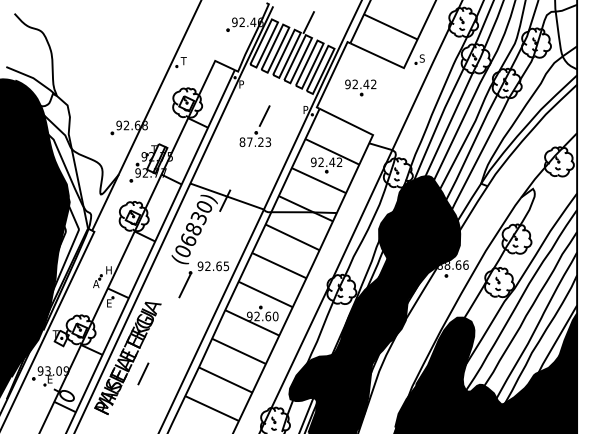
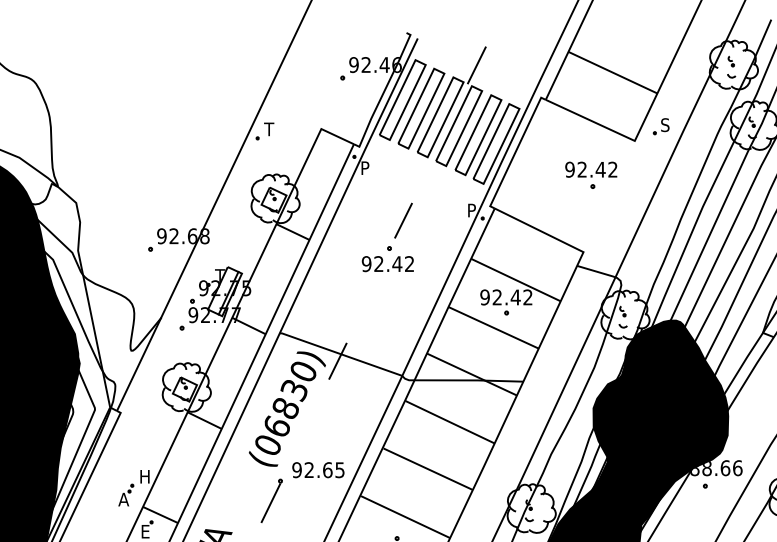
part: (360, 87) -> (590, 174), moved
text: (255, 142) -> (388, 264), 87.23 -> 92.42

